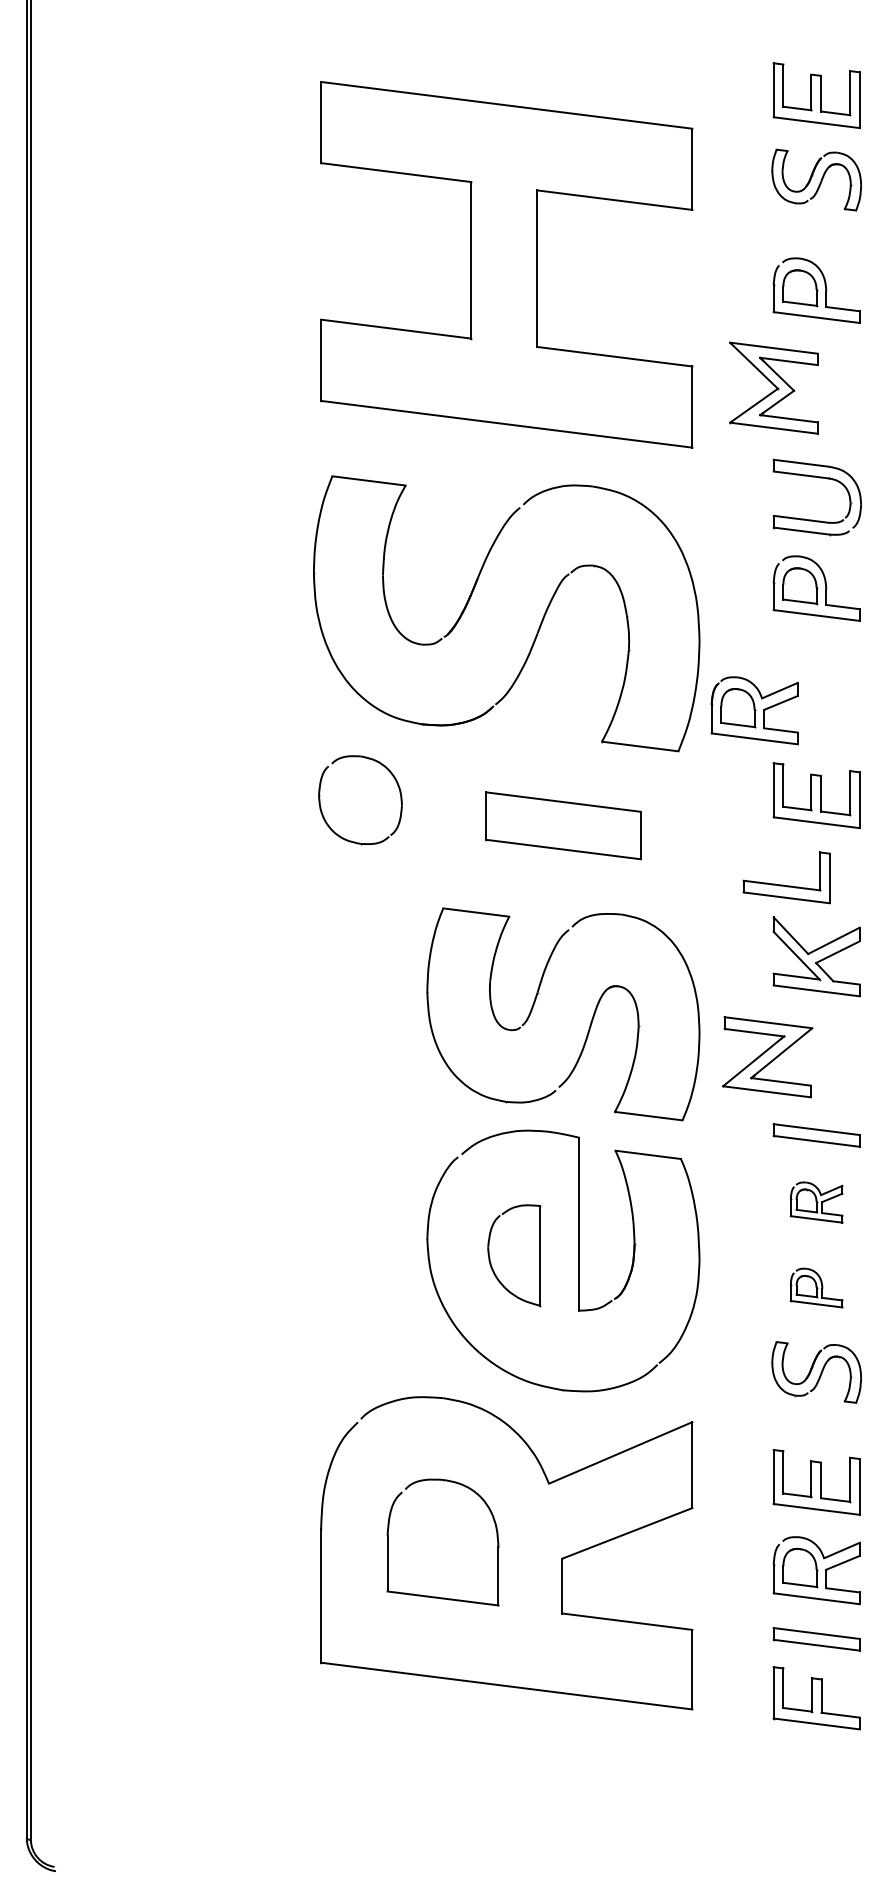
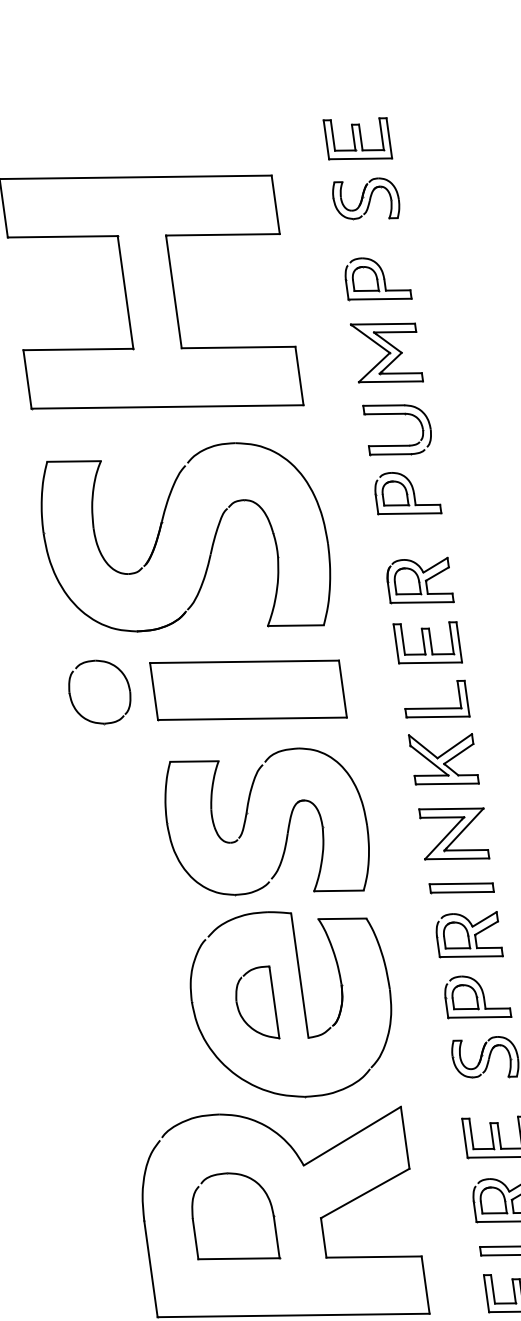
part: (773, 387) -> (386, 352), moved
part: (754, 710) -> (419, 582), moved
part: (563, 825) -> (248, 690), size x1.67
part: (783, 884) -> (434, 707), moved
part: (767, 1057) -> (454, 834), moved
part: (816, 1202) -> (468, 936), size x1.67
part: (816, 1287) -> (476, 997), size x1.67

